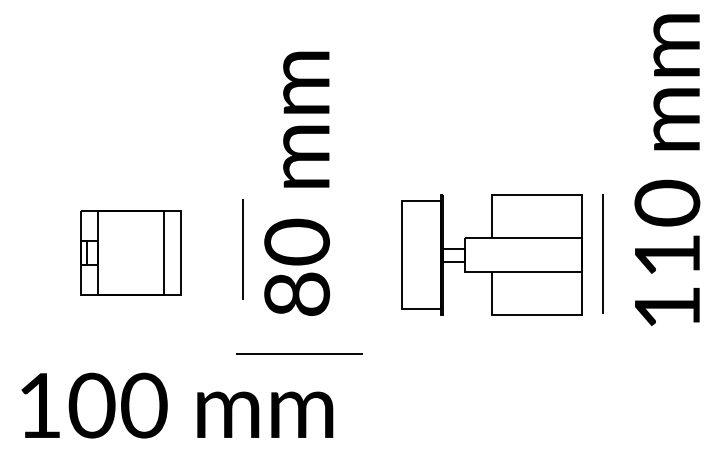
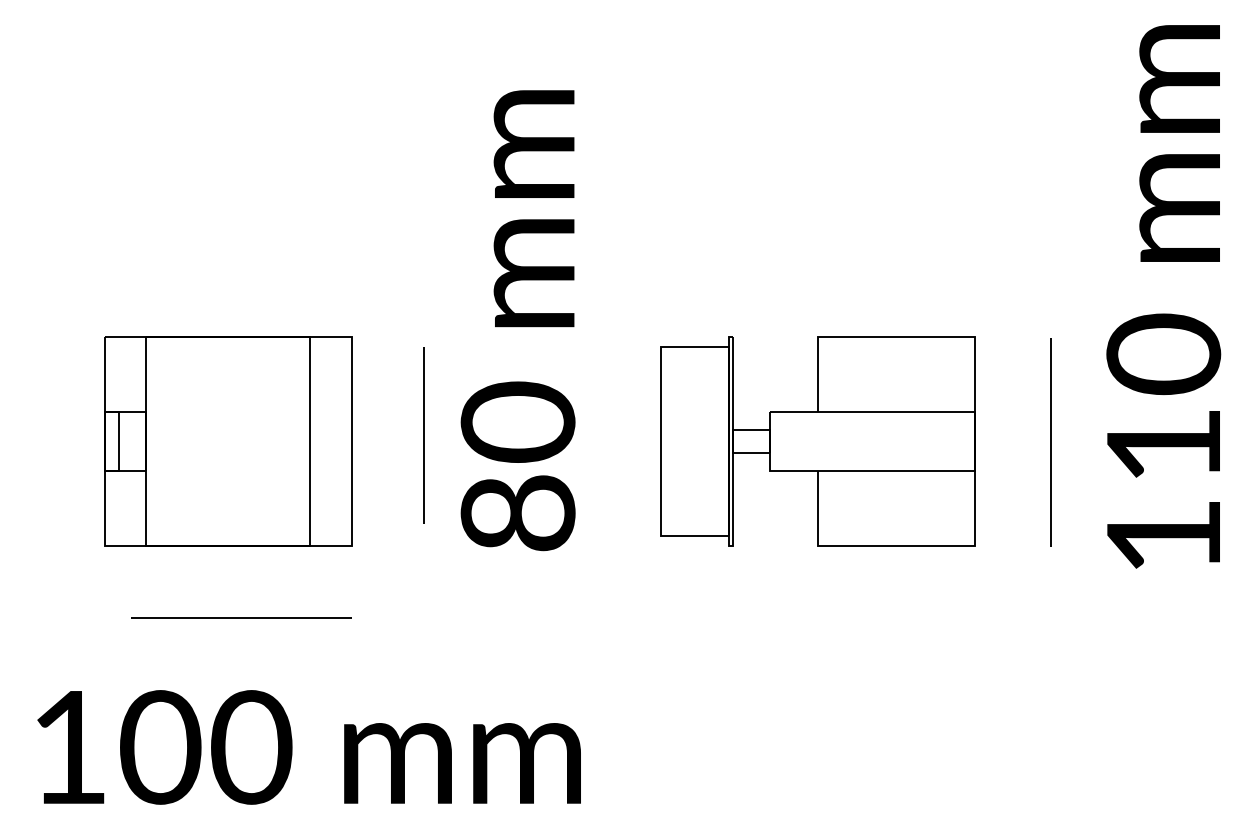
part: (130, 252) -> (227, 440), size x1.43
part: (491, 254) -> (816, 440), moved
line: (299, 353) -> (241, 616), moved
text: (177, 405) -> (309, 747), moved

